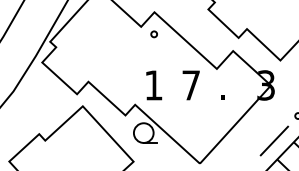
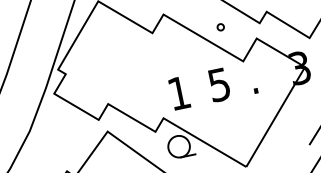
circle: (153, 34) -> (220, 27), moved
text: (190, 85) -> (218, 85), 7 -> 5

